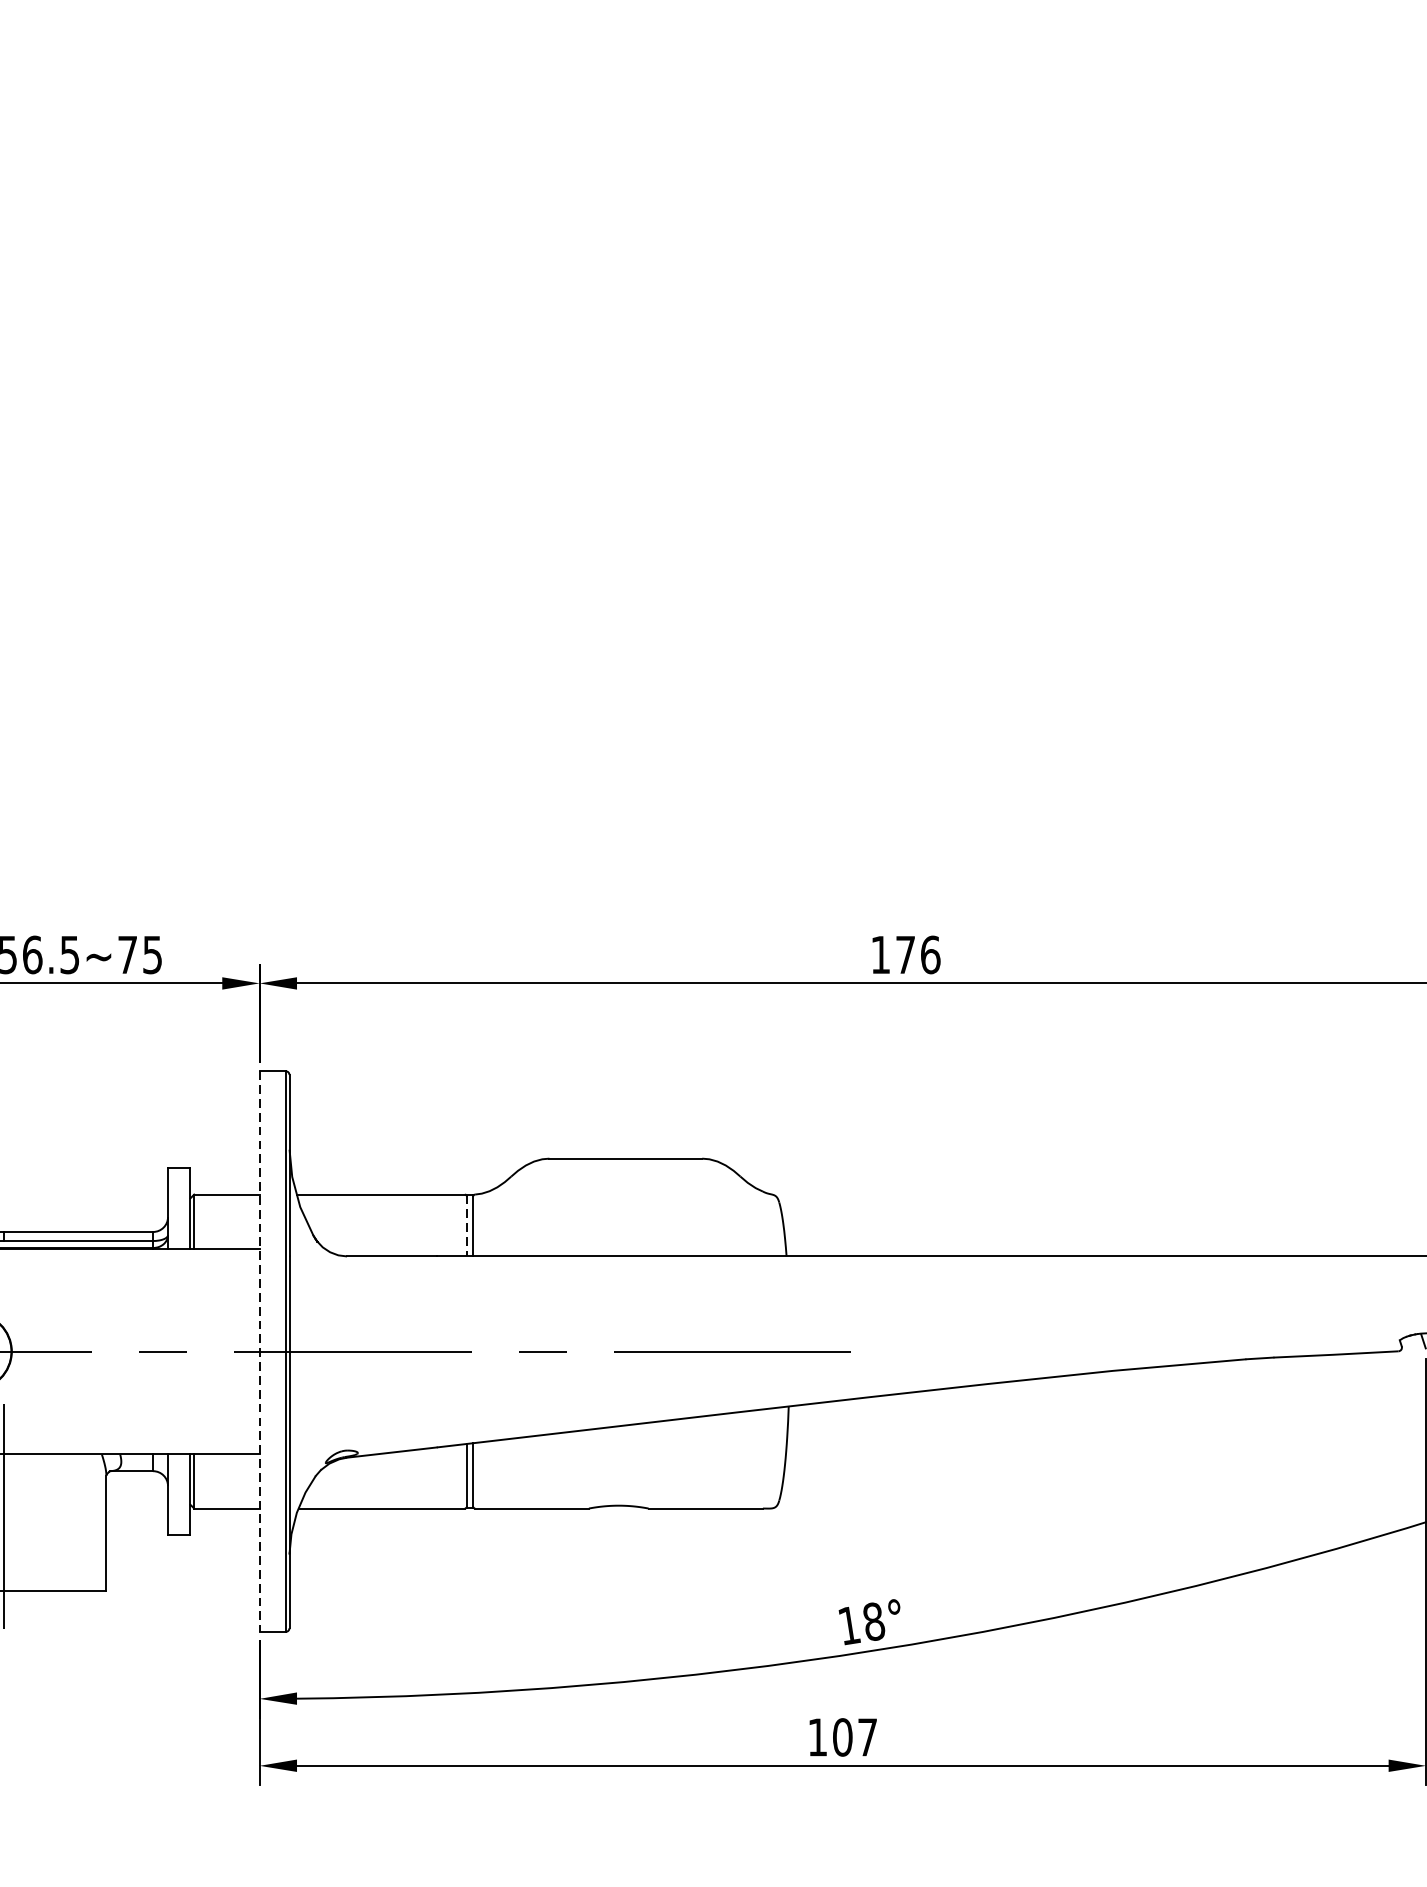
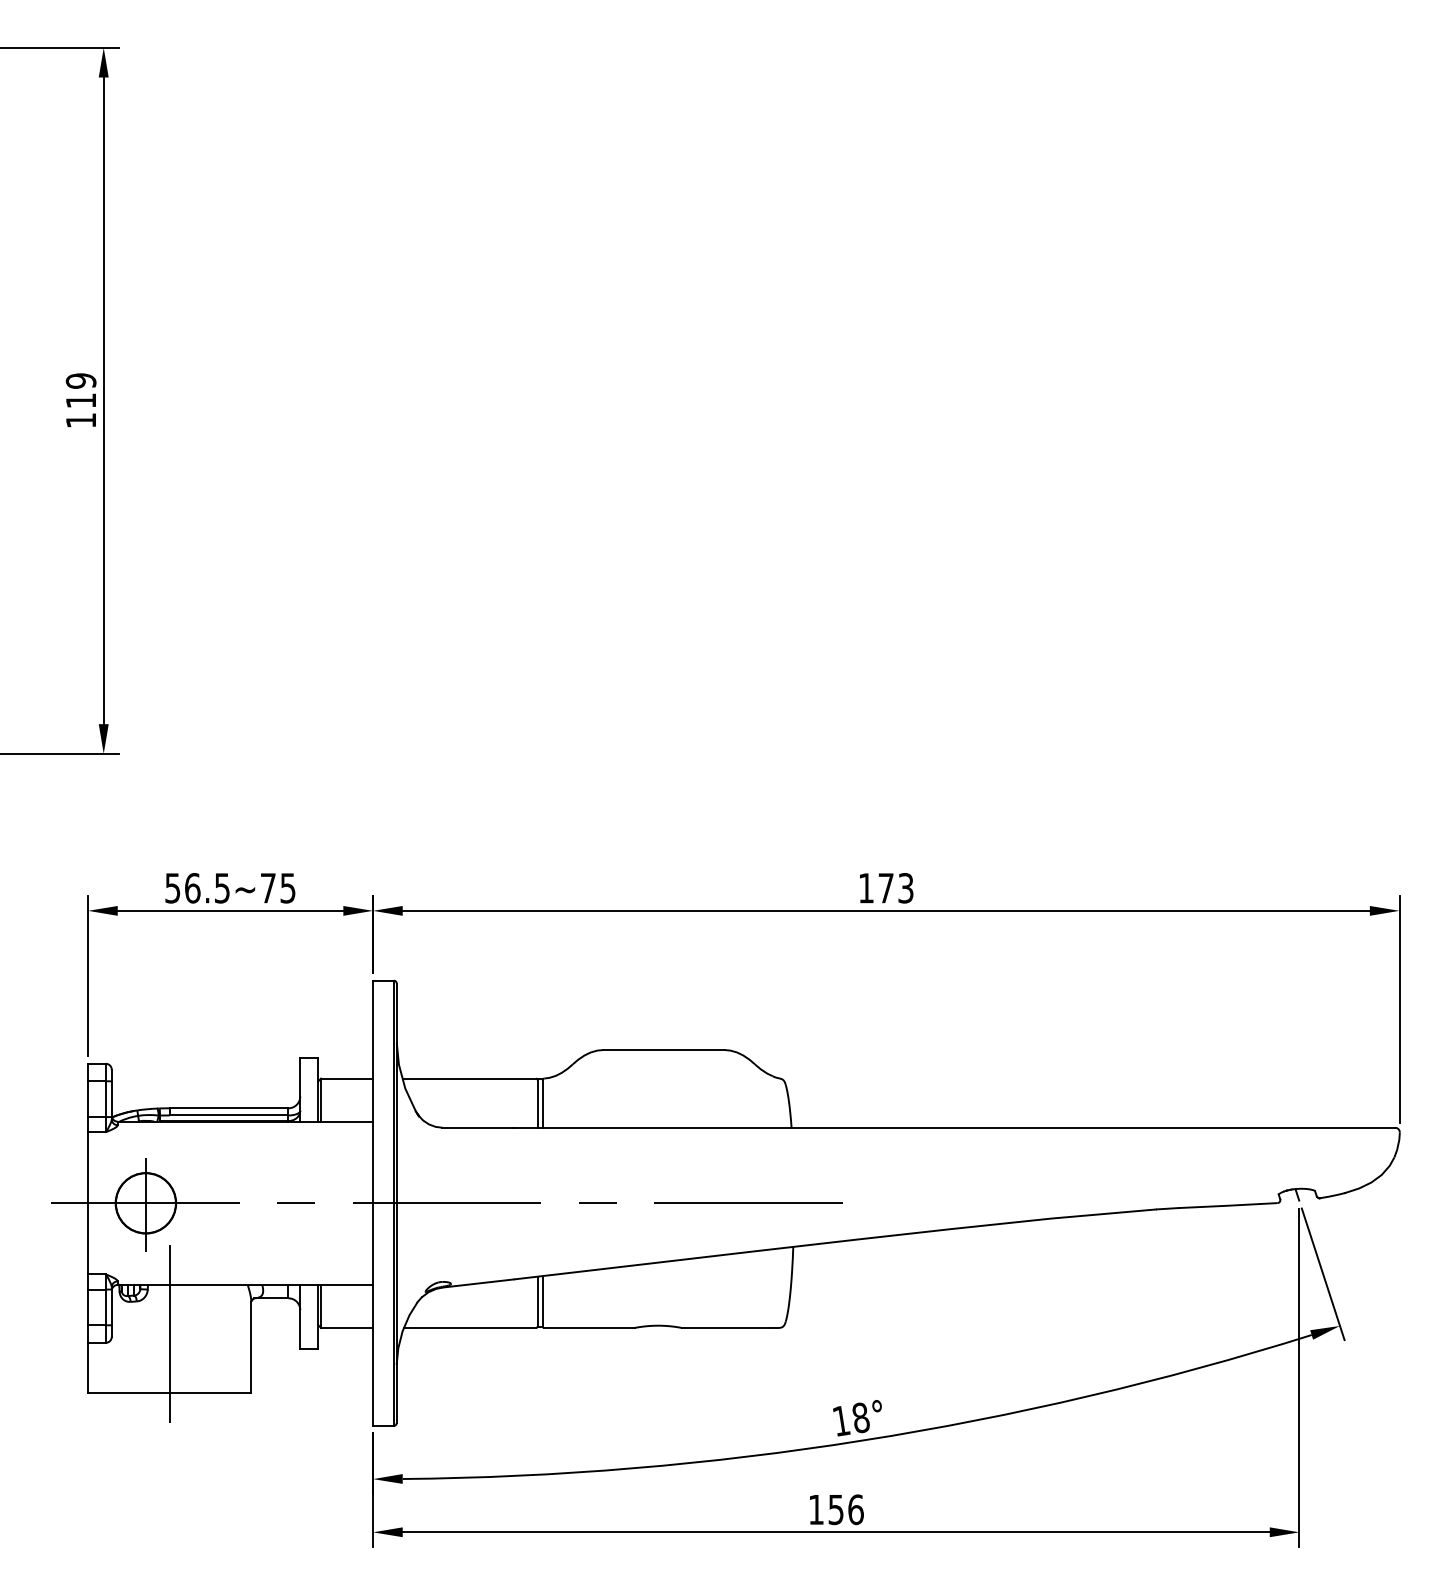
text: (930, 955) -> (905, 888), 176 -> 173
line: (466, 1225) -> (537, 1103), dashed -> solid
line: (260, 1351) -> (373, 1203), dashed -> solid
text: (854, 1737) -> (845, 1509), 107 -> 156

